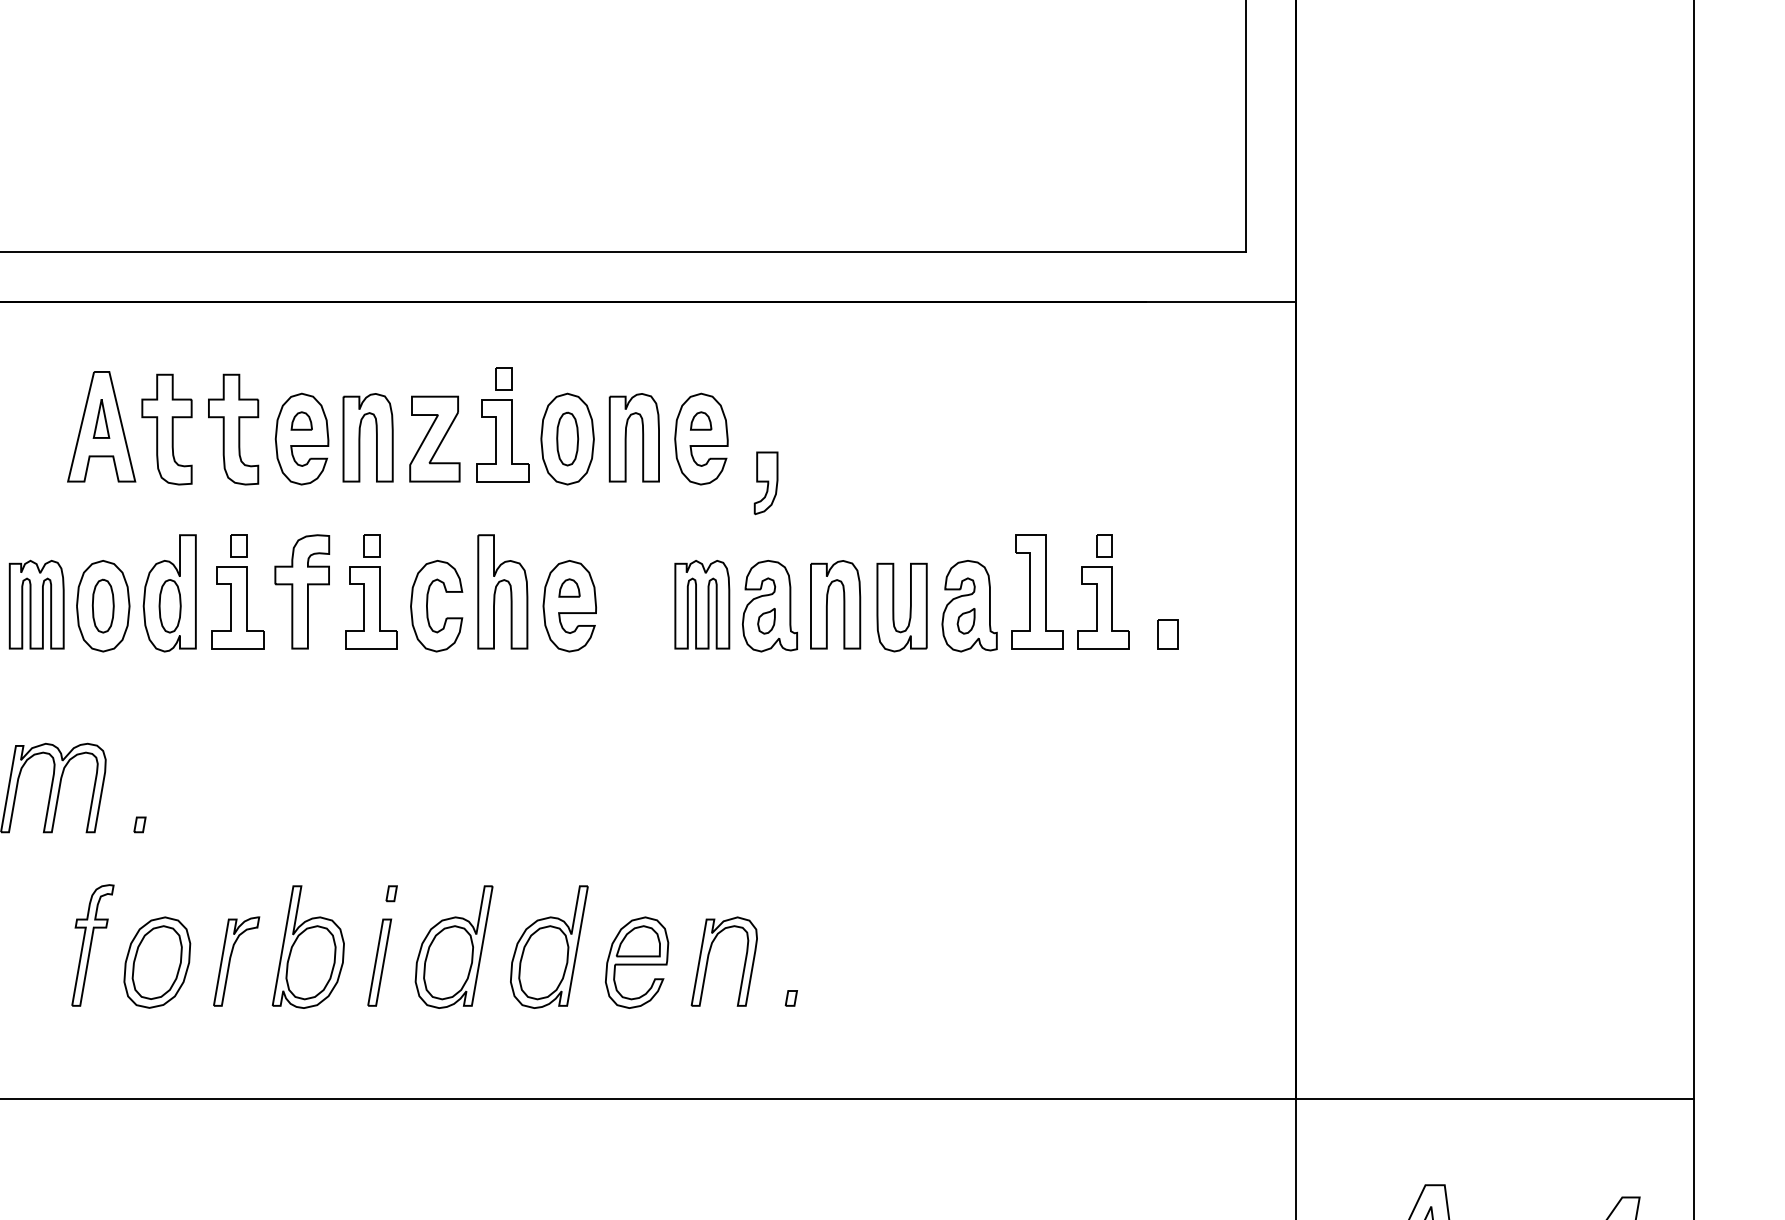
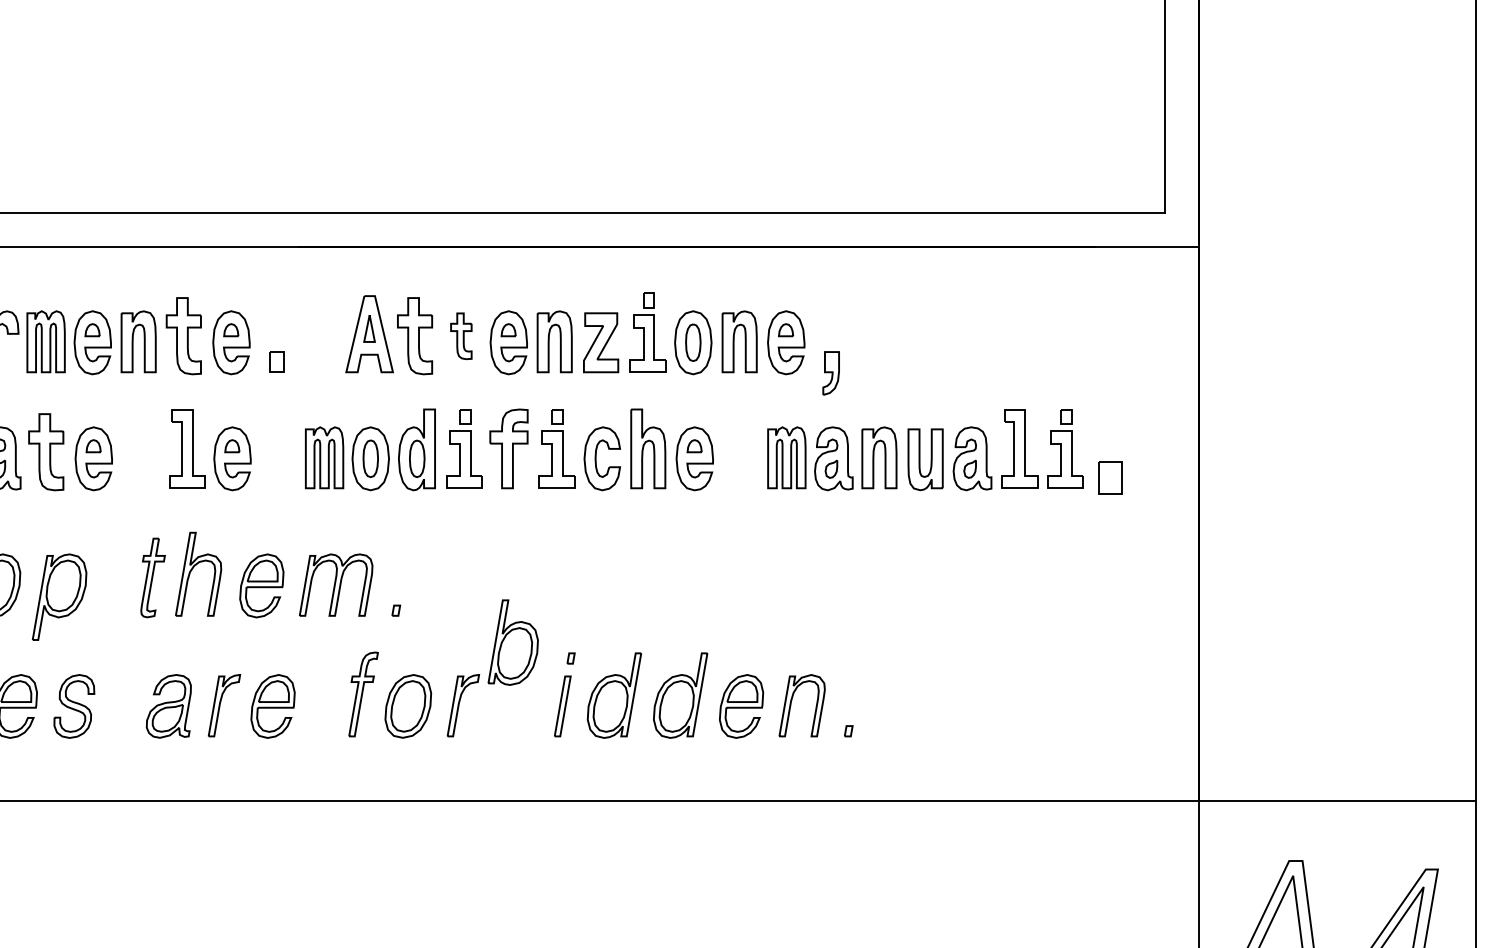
part: (233, 430) -> (461, 336), size x0.6
part: (1168, 633) -> (1110, 477), size x1.6
part: (307, 946) -> (512, 642), moved

